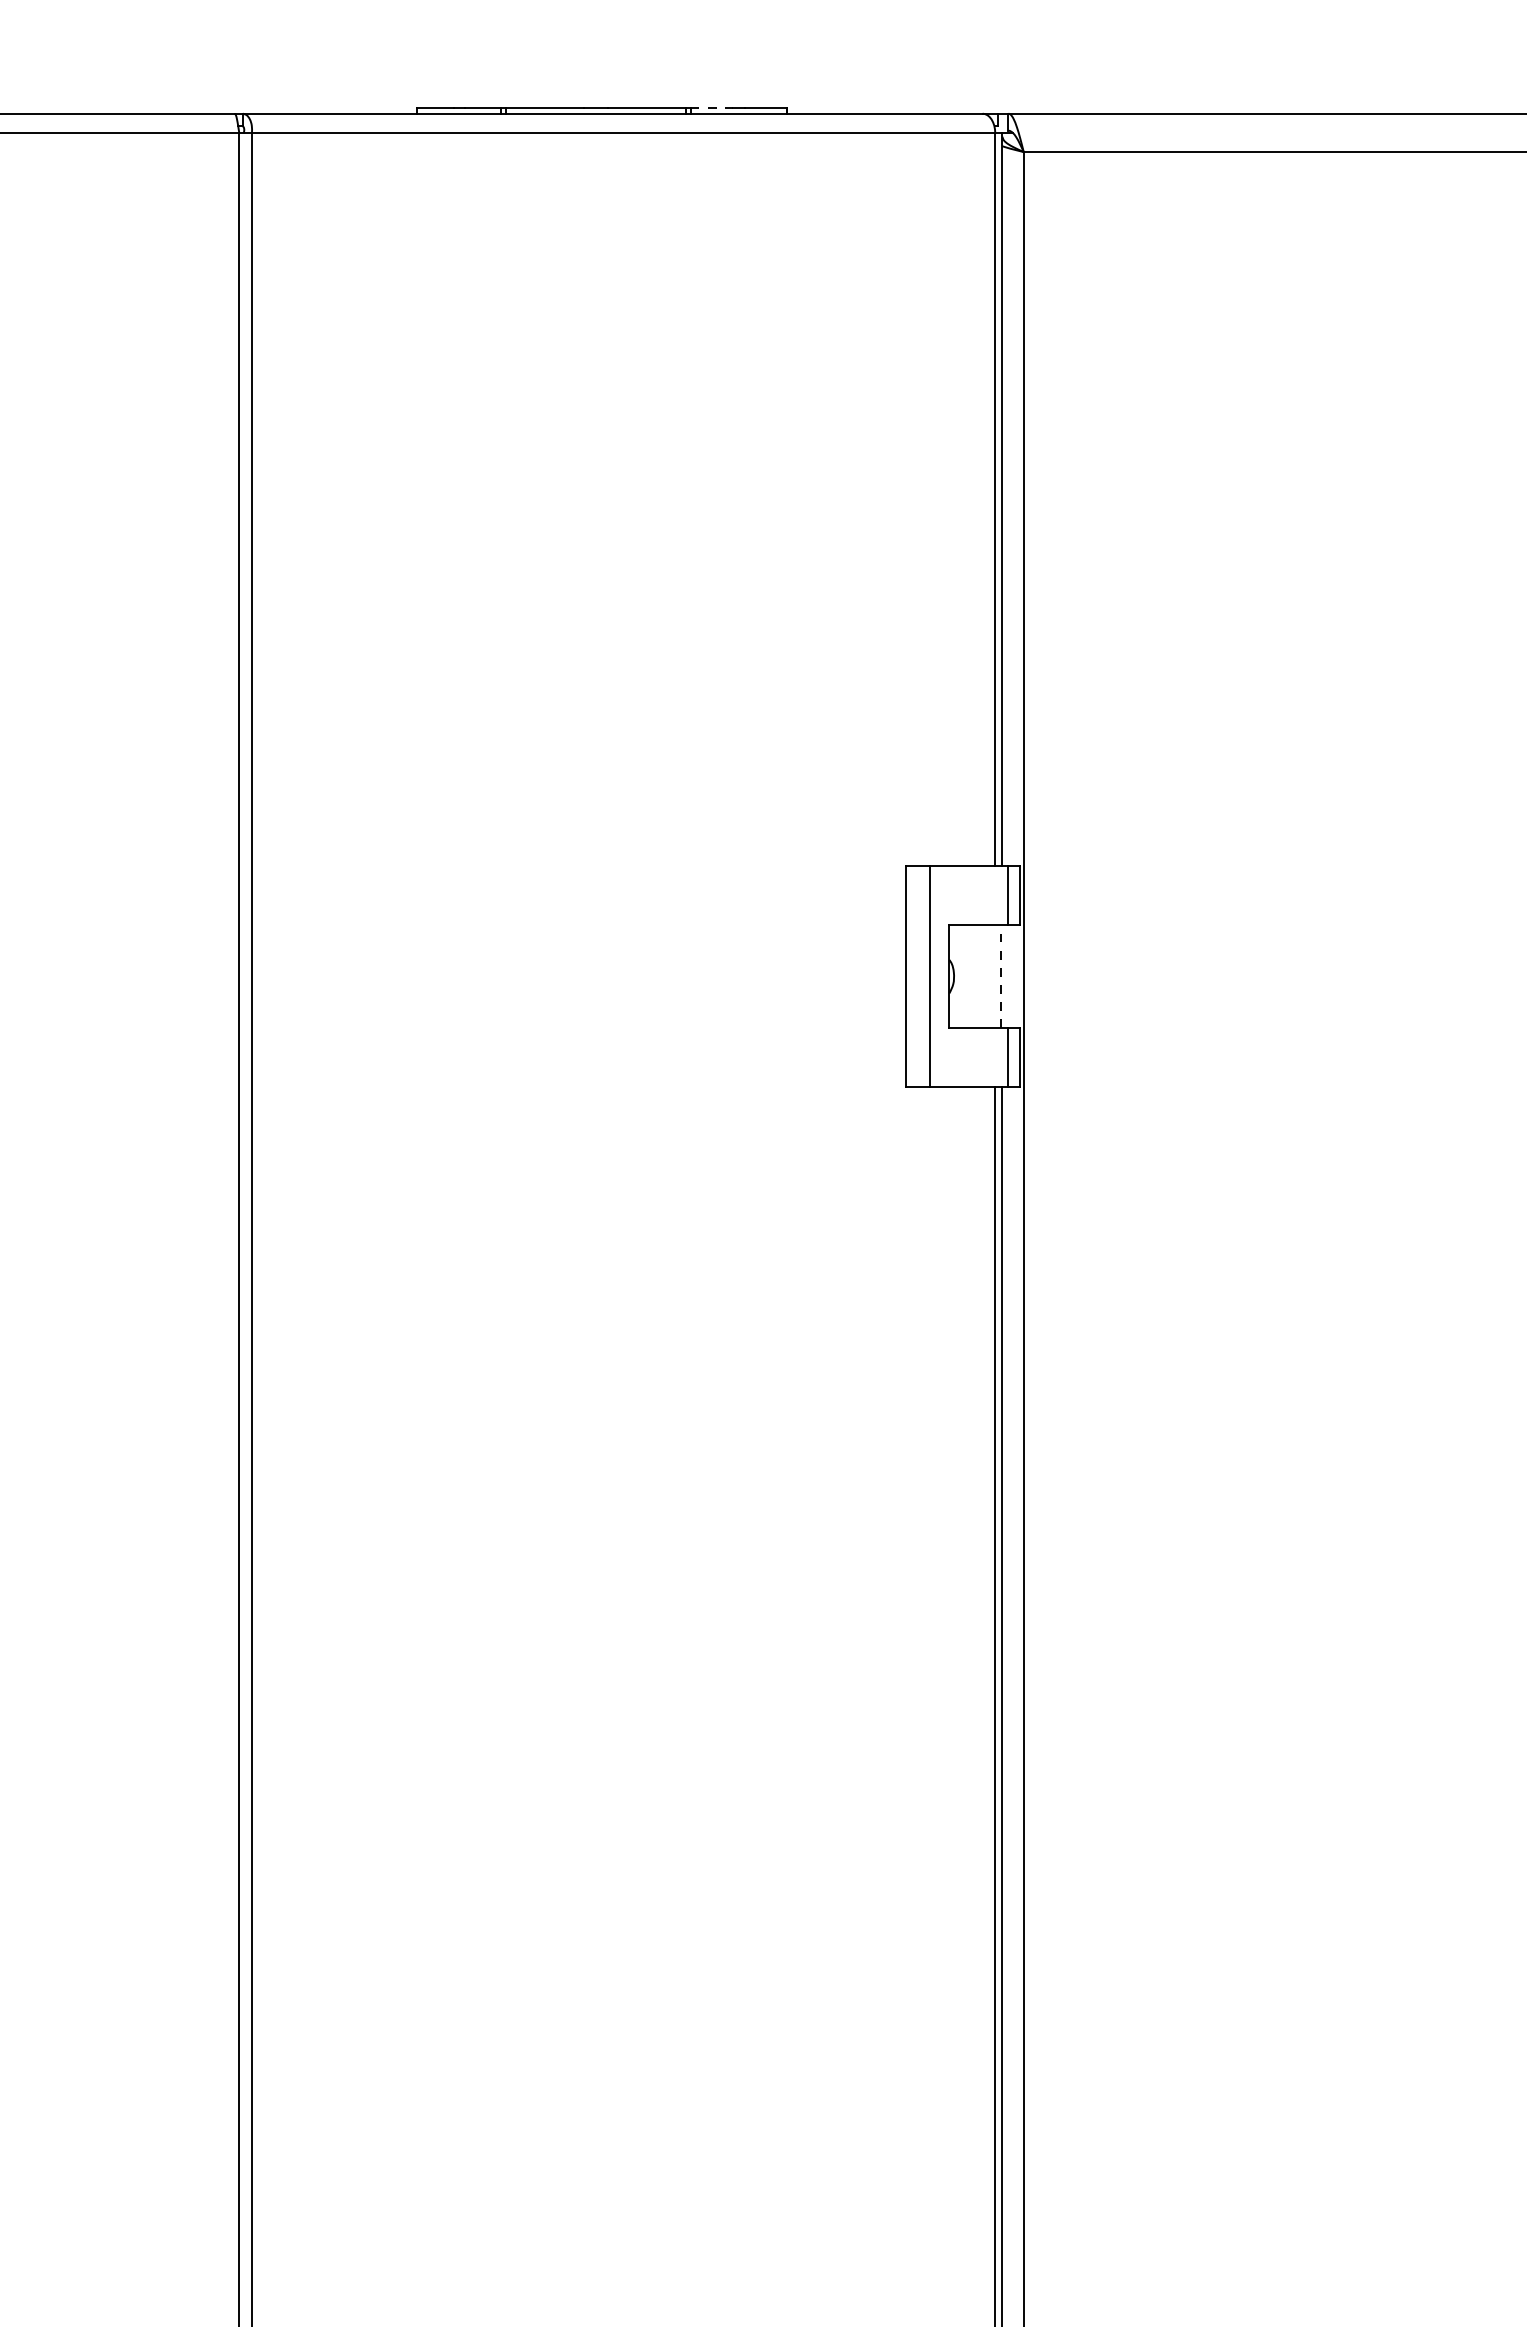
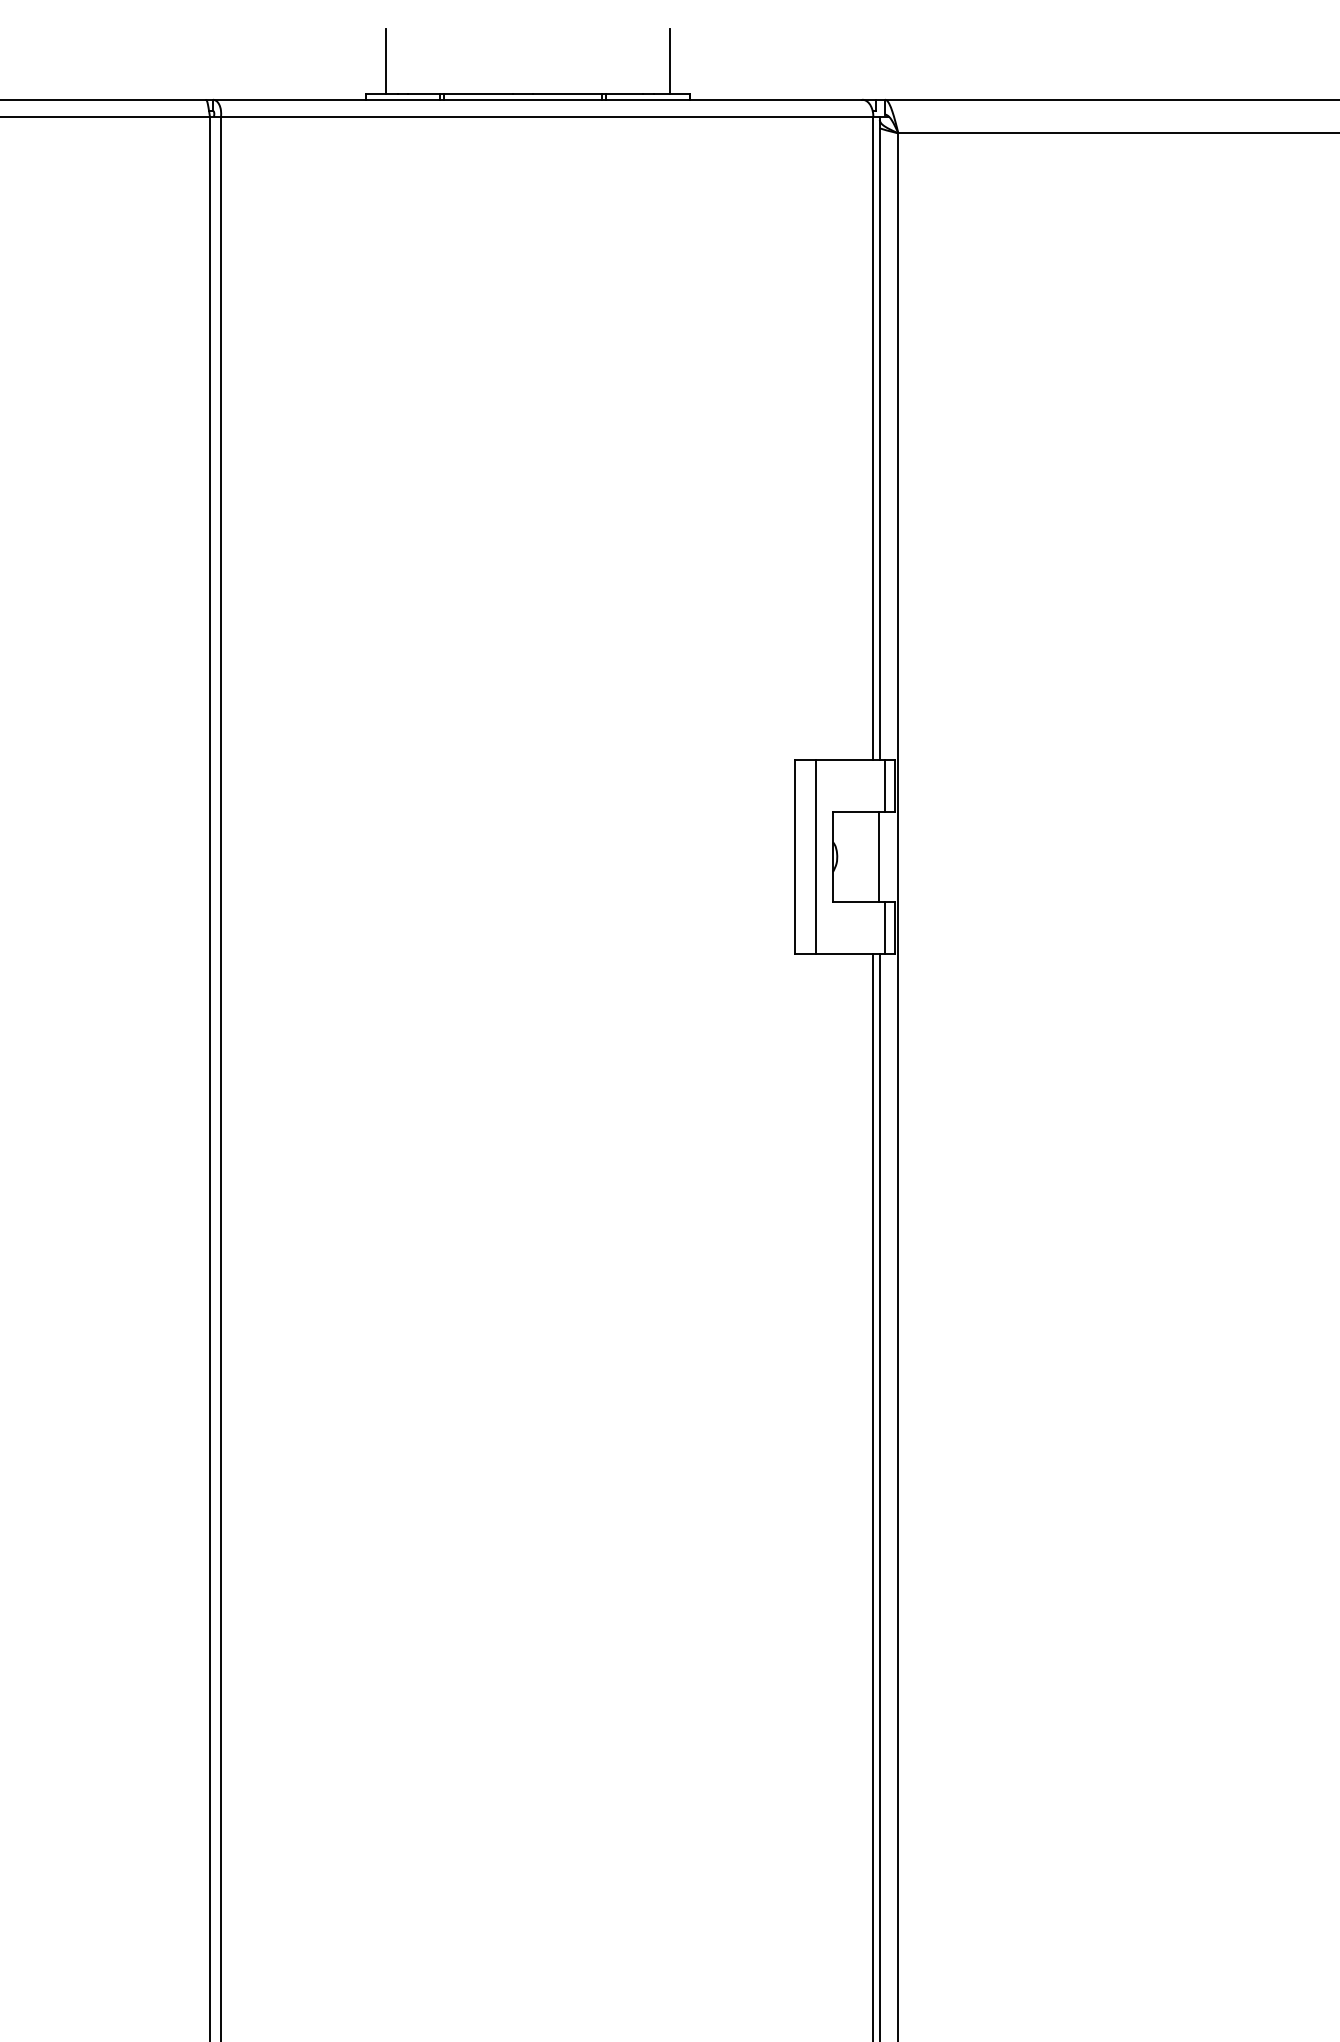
line: (439, 69) -> (385, 60), added
line: (763, 69) -> (670, 60), added
line: (711, 107) -> (624, 94), dashed -> solid
line: (1001, 976) -> (878, 856), dashed -> solid

